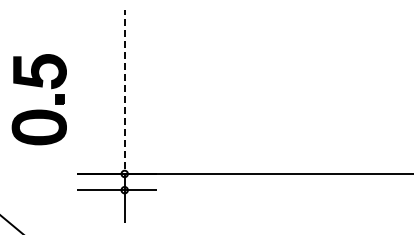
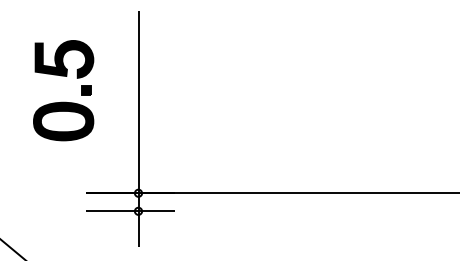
line: (124, 94) -> (138, 104), dashed -> solid
part: (38, 109) -> (62, 101), moved

